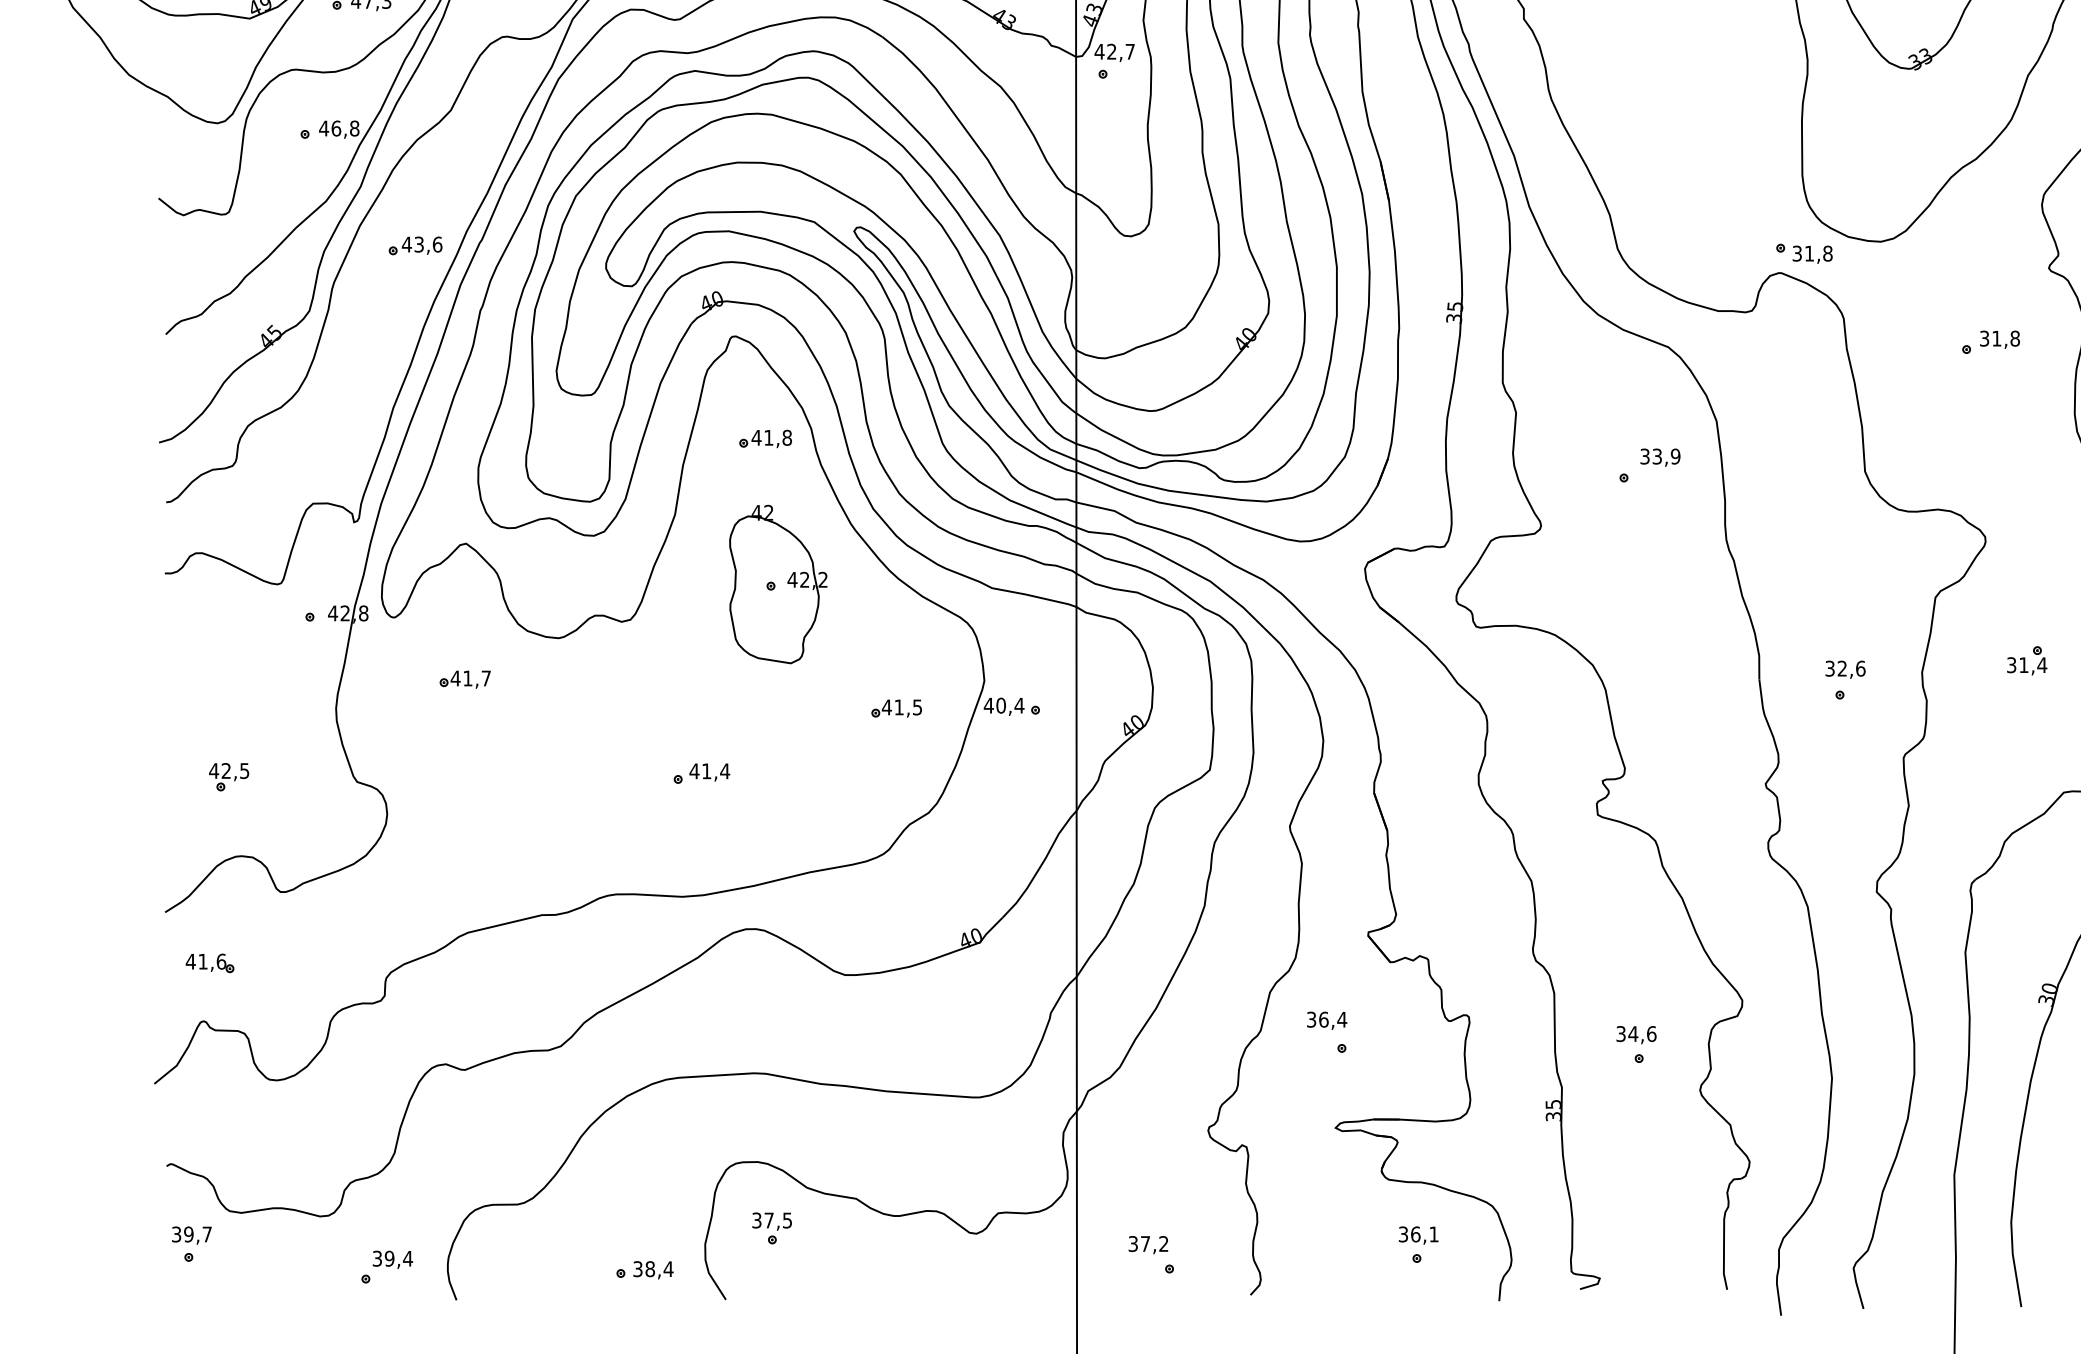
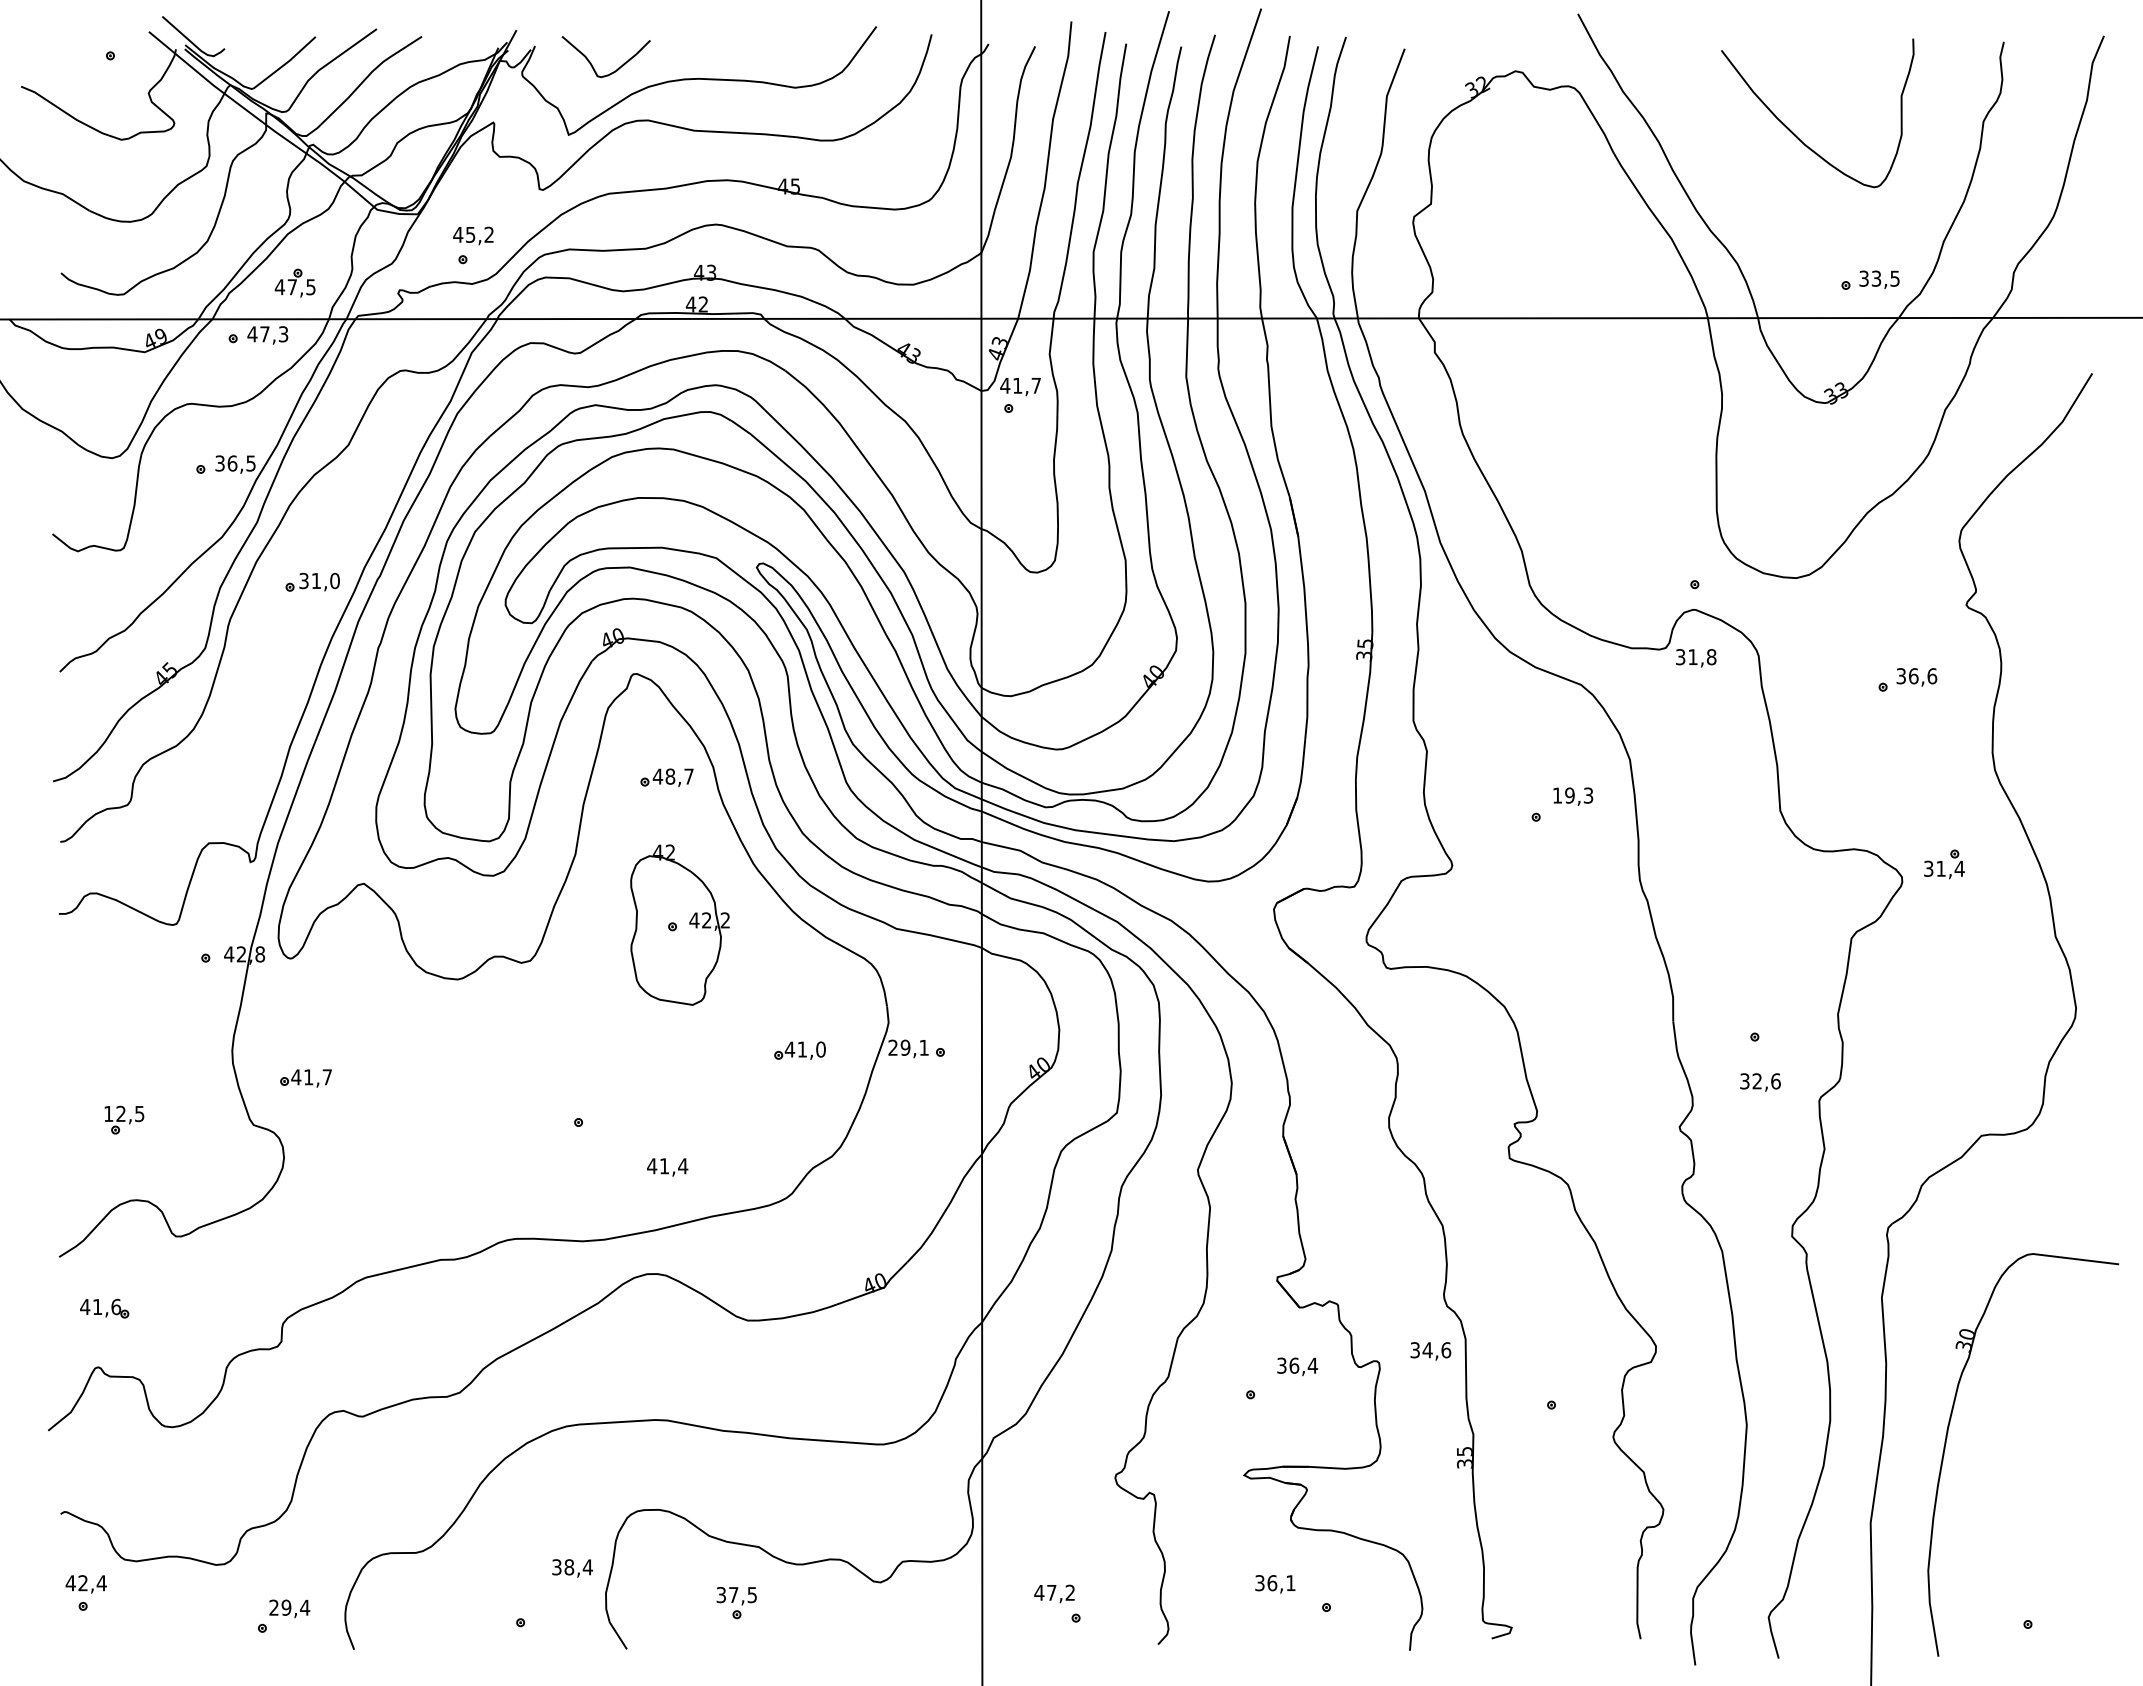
text: (1111, 51) -> (1017, 385), 42,7 -> 41,7
text: (339, 128) -> (235, 463), 46,8 -> 36,5
text: (421, 244) -> (318, 580), 43,6 -> 31,0
text: (1812, 254) -> (1696, 658), moved
text: (2006, 338) -> (1923, 676), 31,8 -> 36,6
text: (777, 437) -> (679, 776), 41,8 -> 48,7
text: (1659, 456) -> (1572, 795), 33,9 -> 19,3
part: (2027, 660) -> (1944, 864), moved
text: (1845, 669) -> (1760, 1082), moved
part: (464, 679) -> (305, 1078), moved
text: (1004, 705) -> (908, 1047), 40,4 -> 29,1
text: (917, 707) -> (820, 1049), 41,5 -> 41,0
text: (213, 770) -> (108, 1113), 42,5 -> 12,5
text: (709, 772) -> (667, 1167), moved
text: (1326, 1020) -> (1297, 1366), moved
text: (1636, 1035) -> (1430, 1351), moved
part: (771, 1228) -> (736, 1603), moved
text: (191, 1234) -> (85, 1583), 39,7 -> 42,4
text: (1418, 1235) -> (1275, 1584), moved
text: (1133, 1243) -> (1039, 1592), 37,2 -> 47,2
text: (376, 1258) -> (273, 1607), 39,4 -> 29,4
text: (653, 1270) -> (572, 1568), moved

